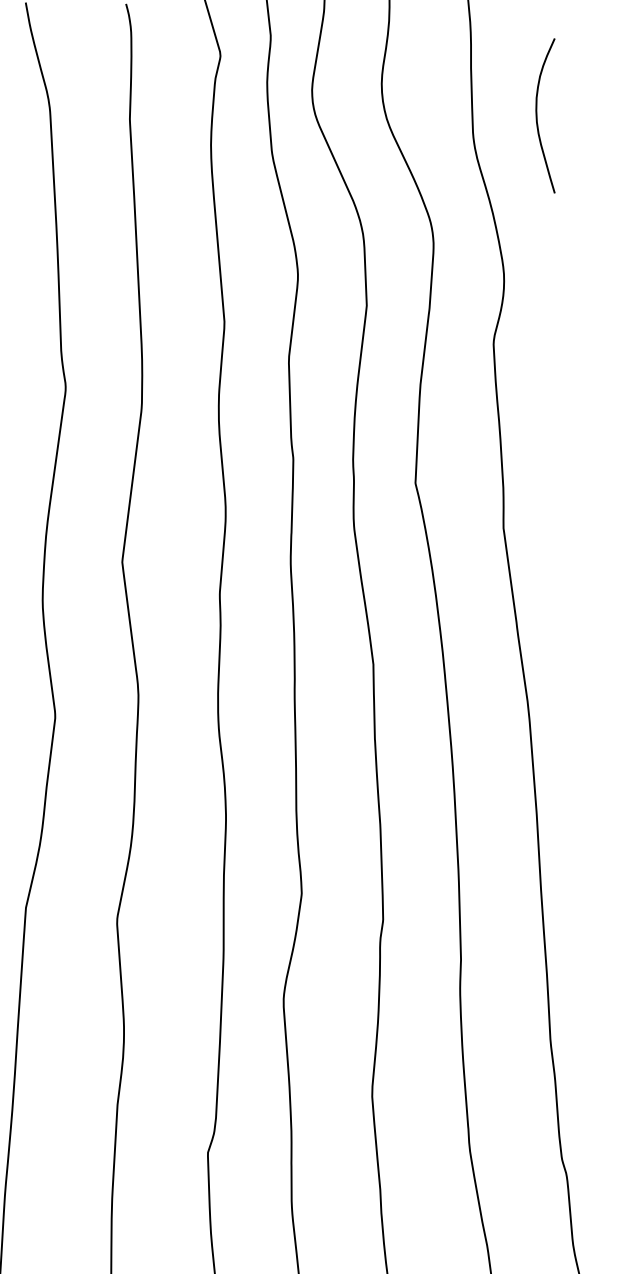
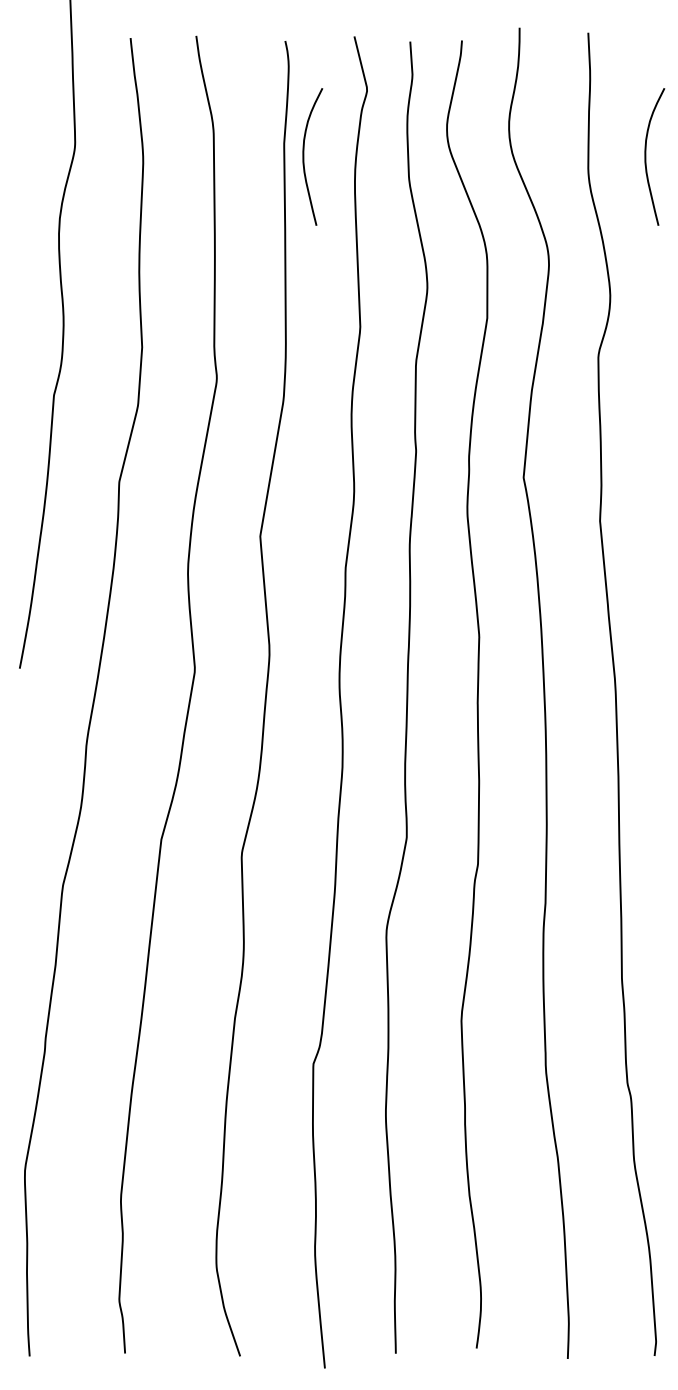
curve: (153, 132) -> (304, 156), added

